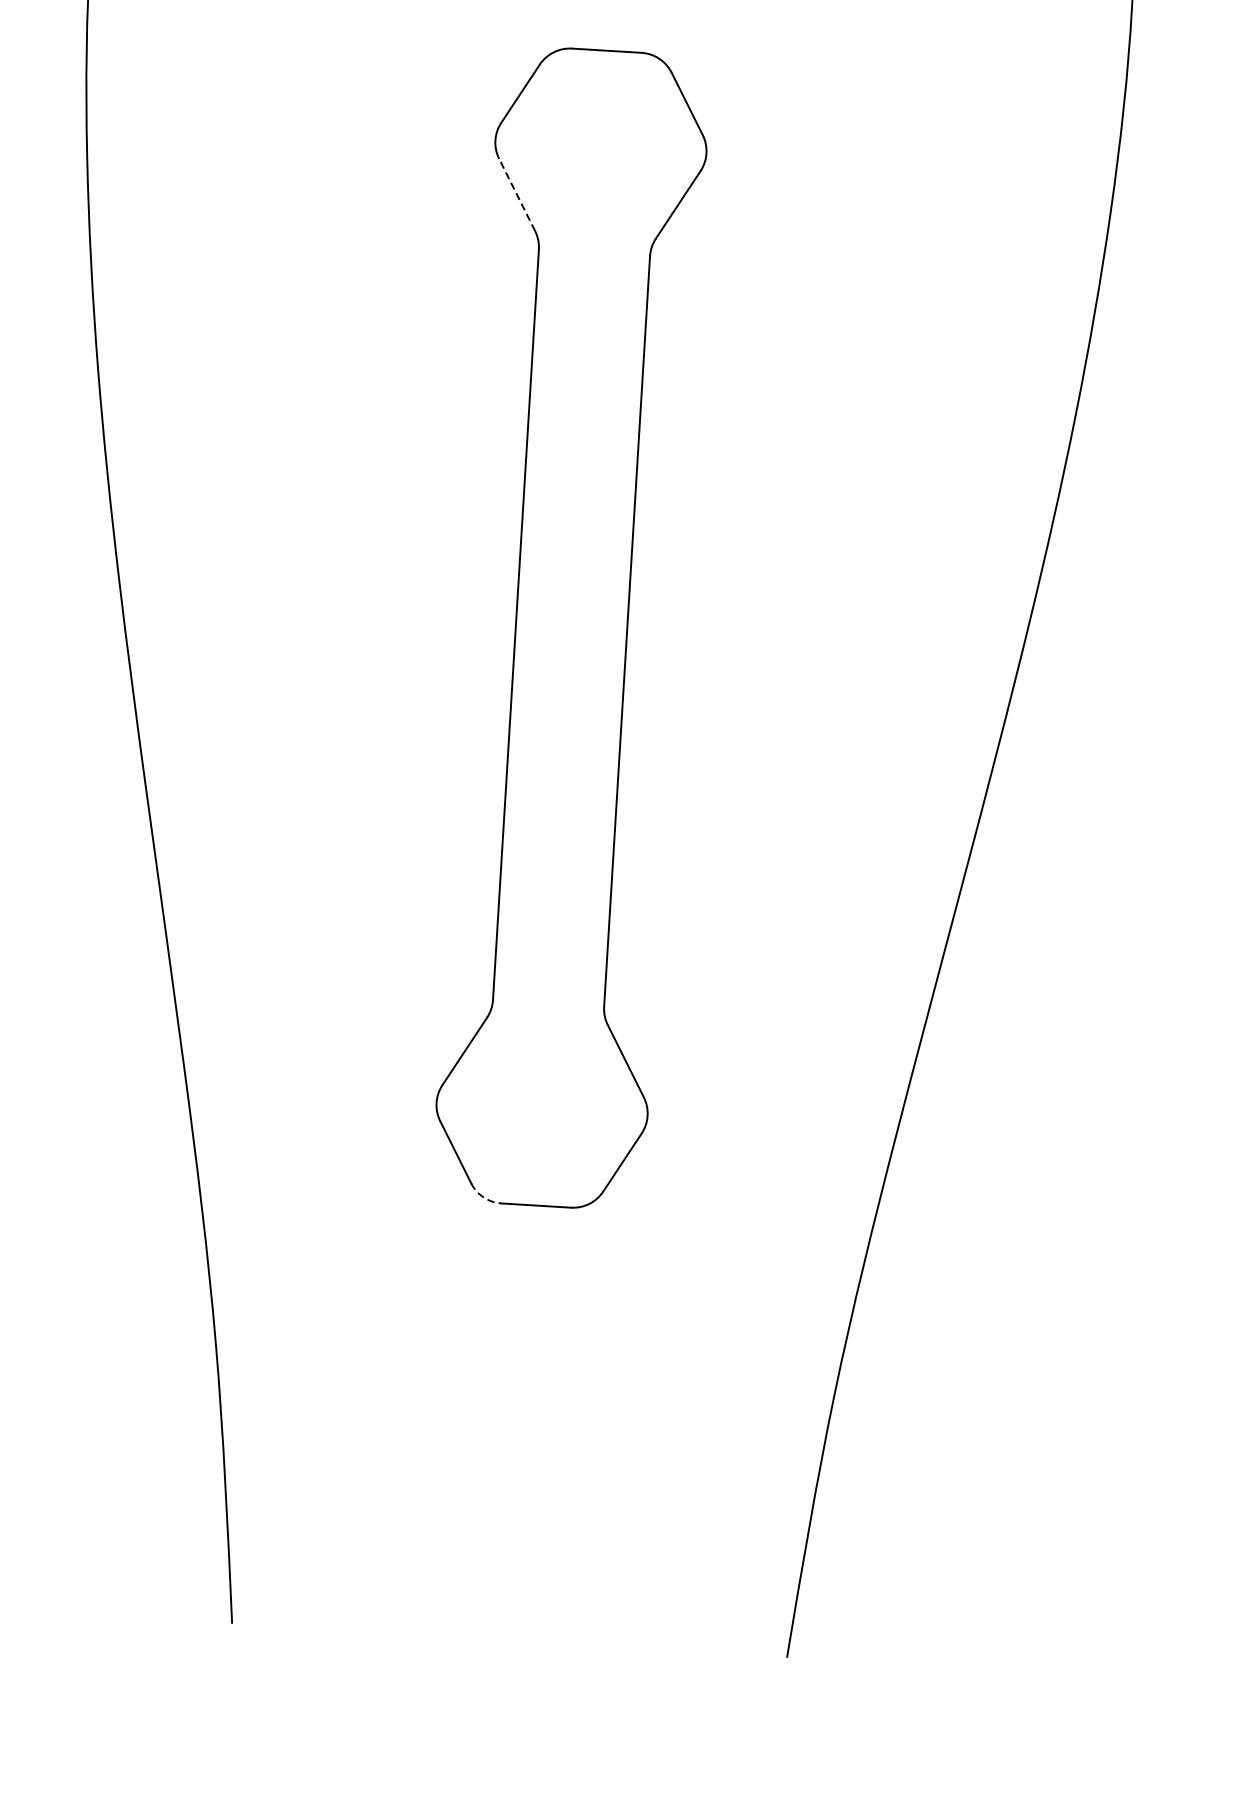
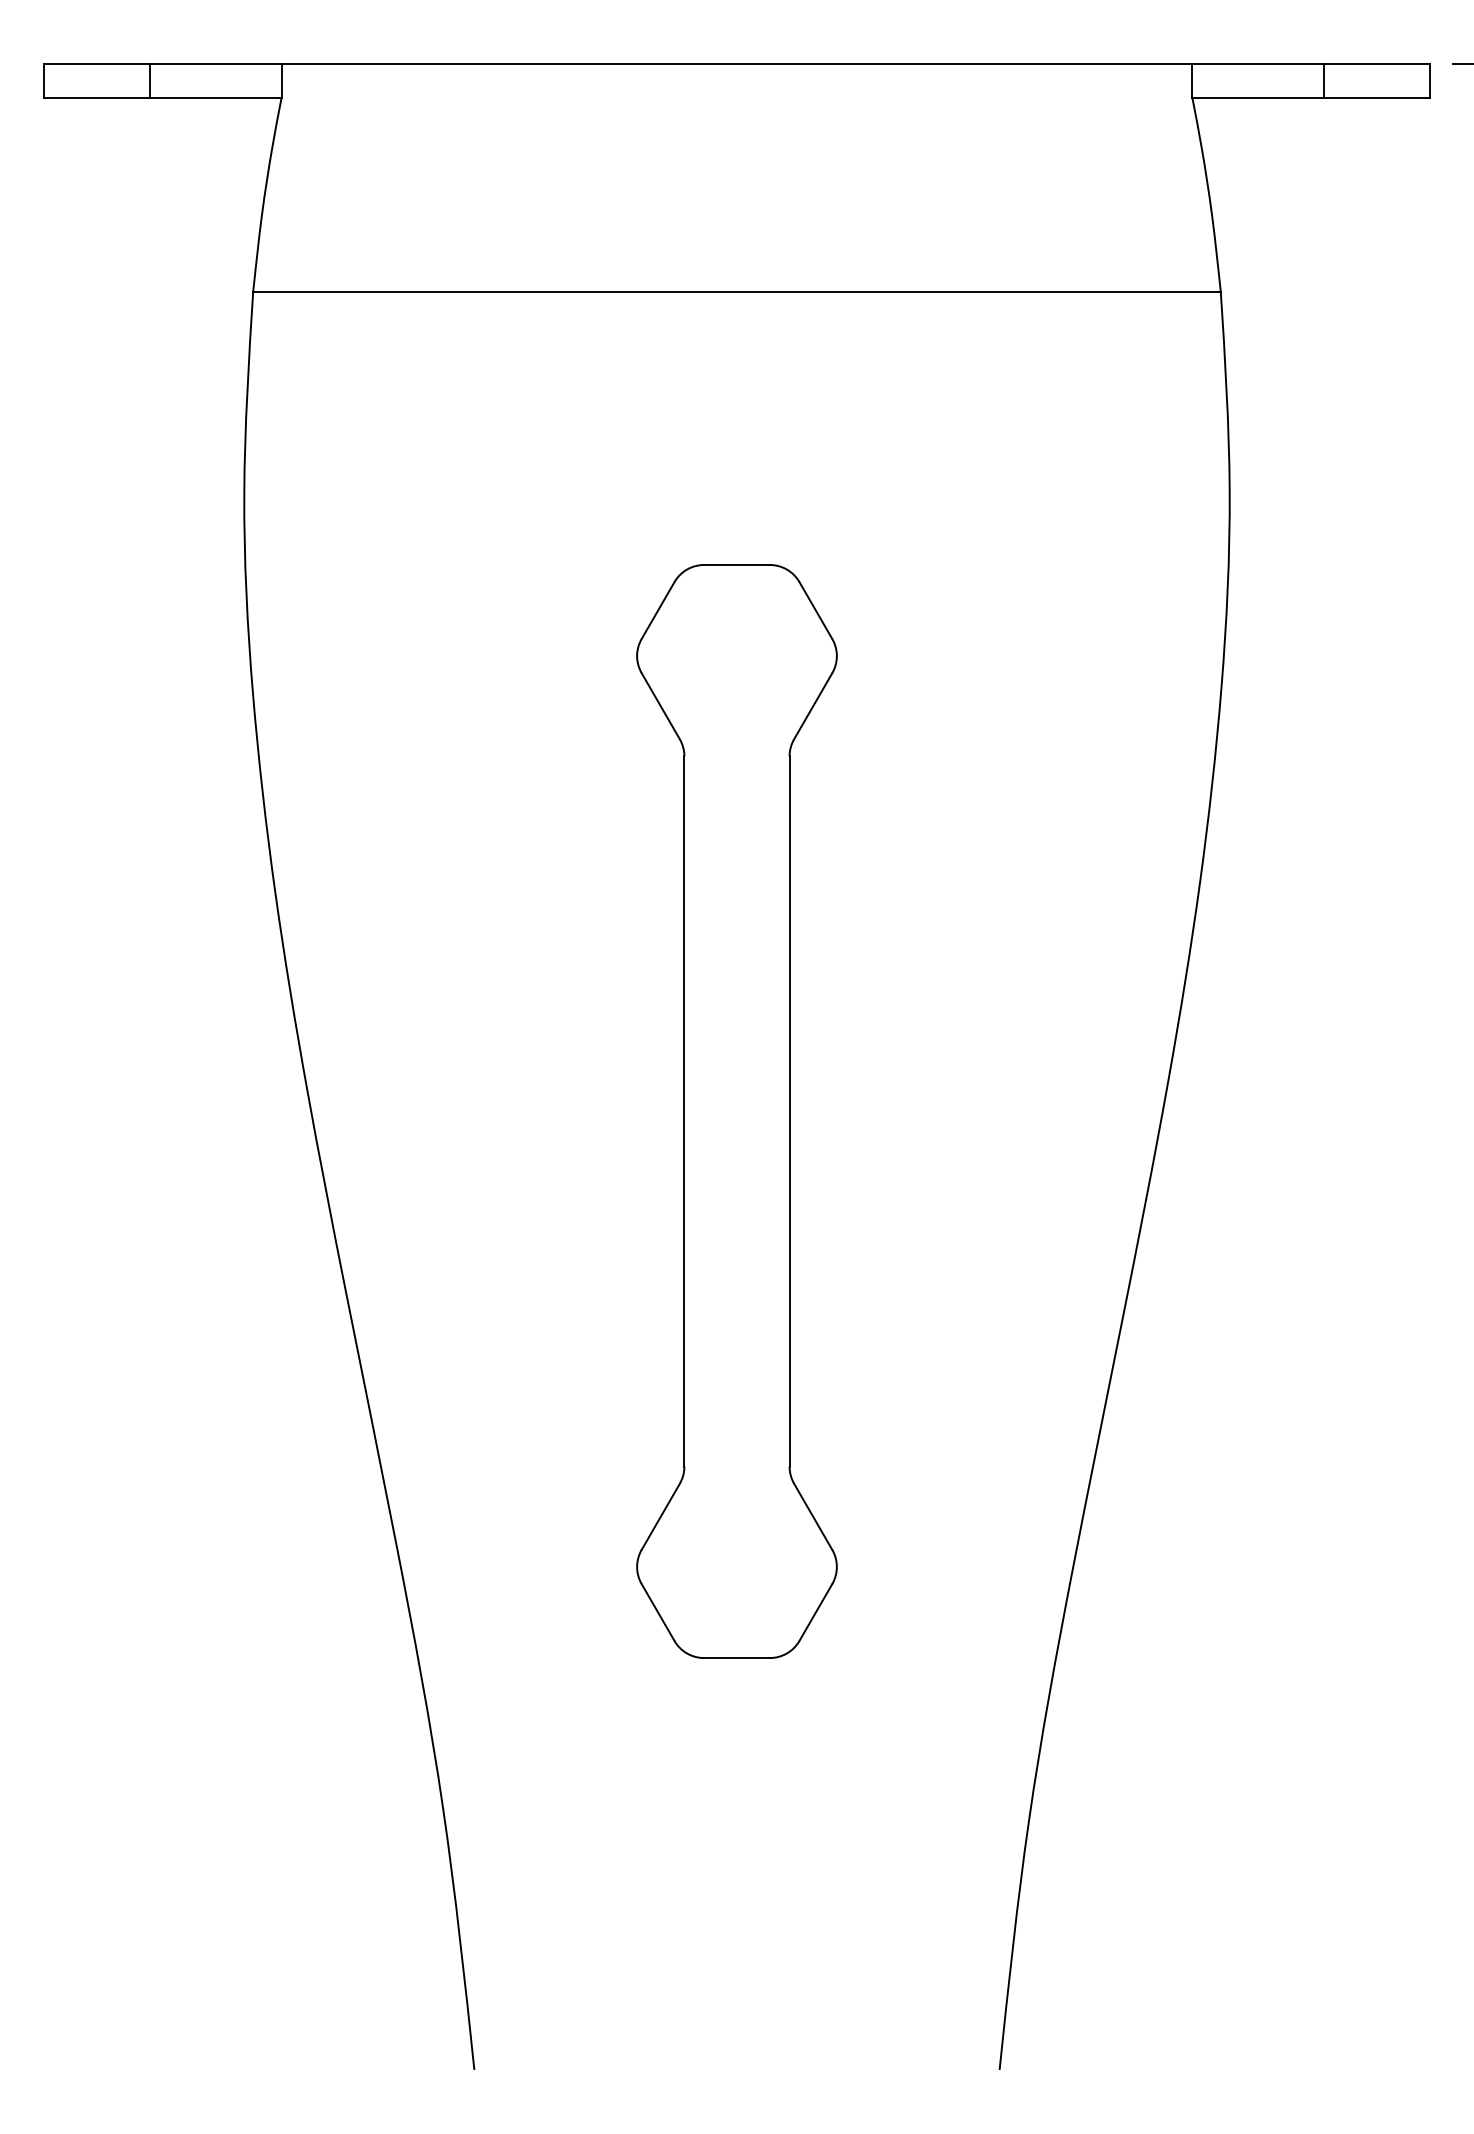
line: (516, 194) -> (660, 705), dashed -> solid
arc: (484, 1197) -> (687, 1653), dashed -> solid

